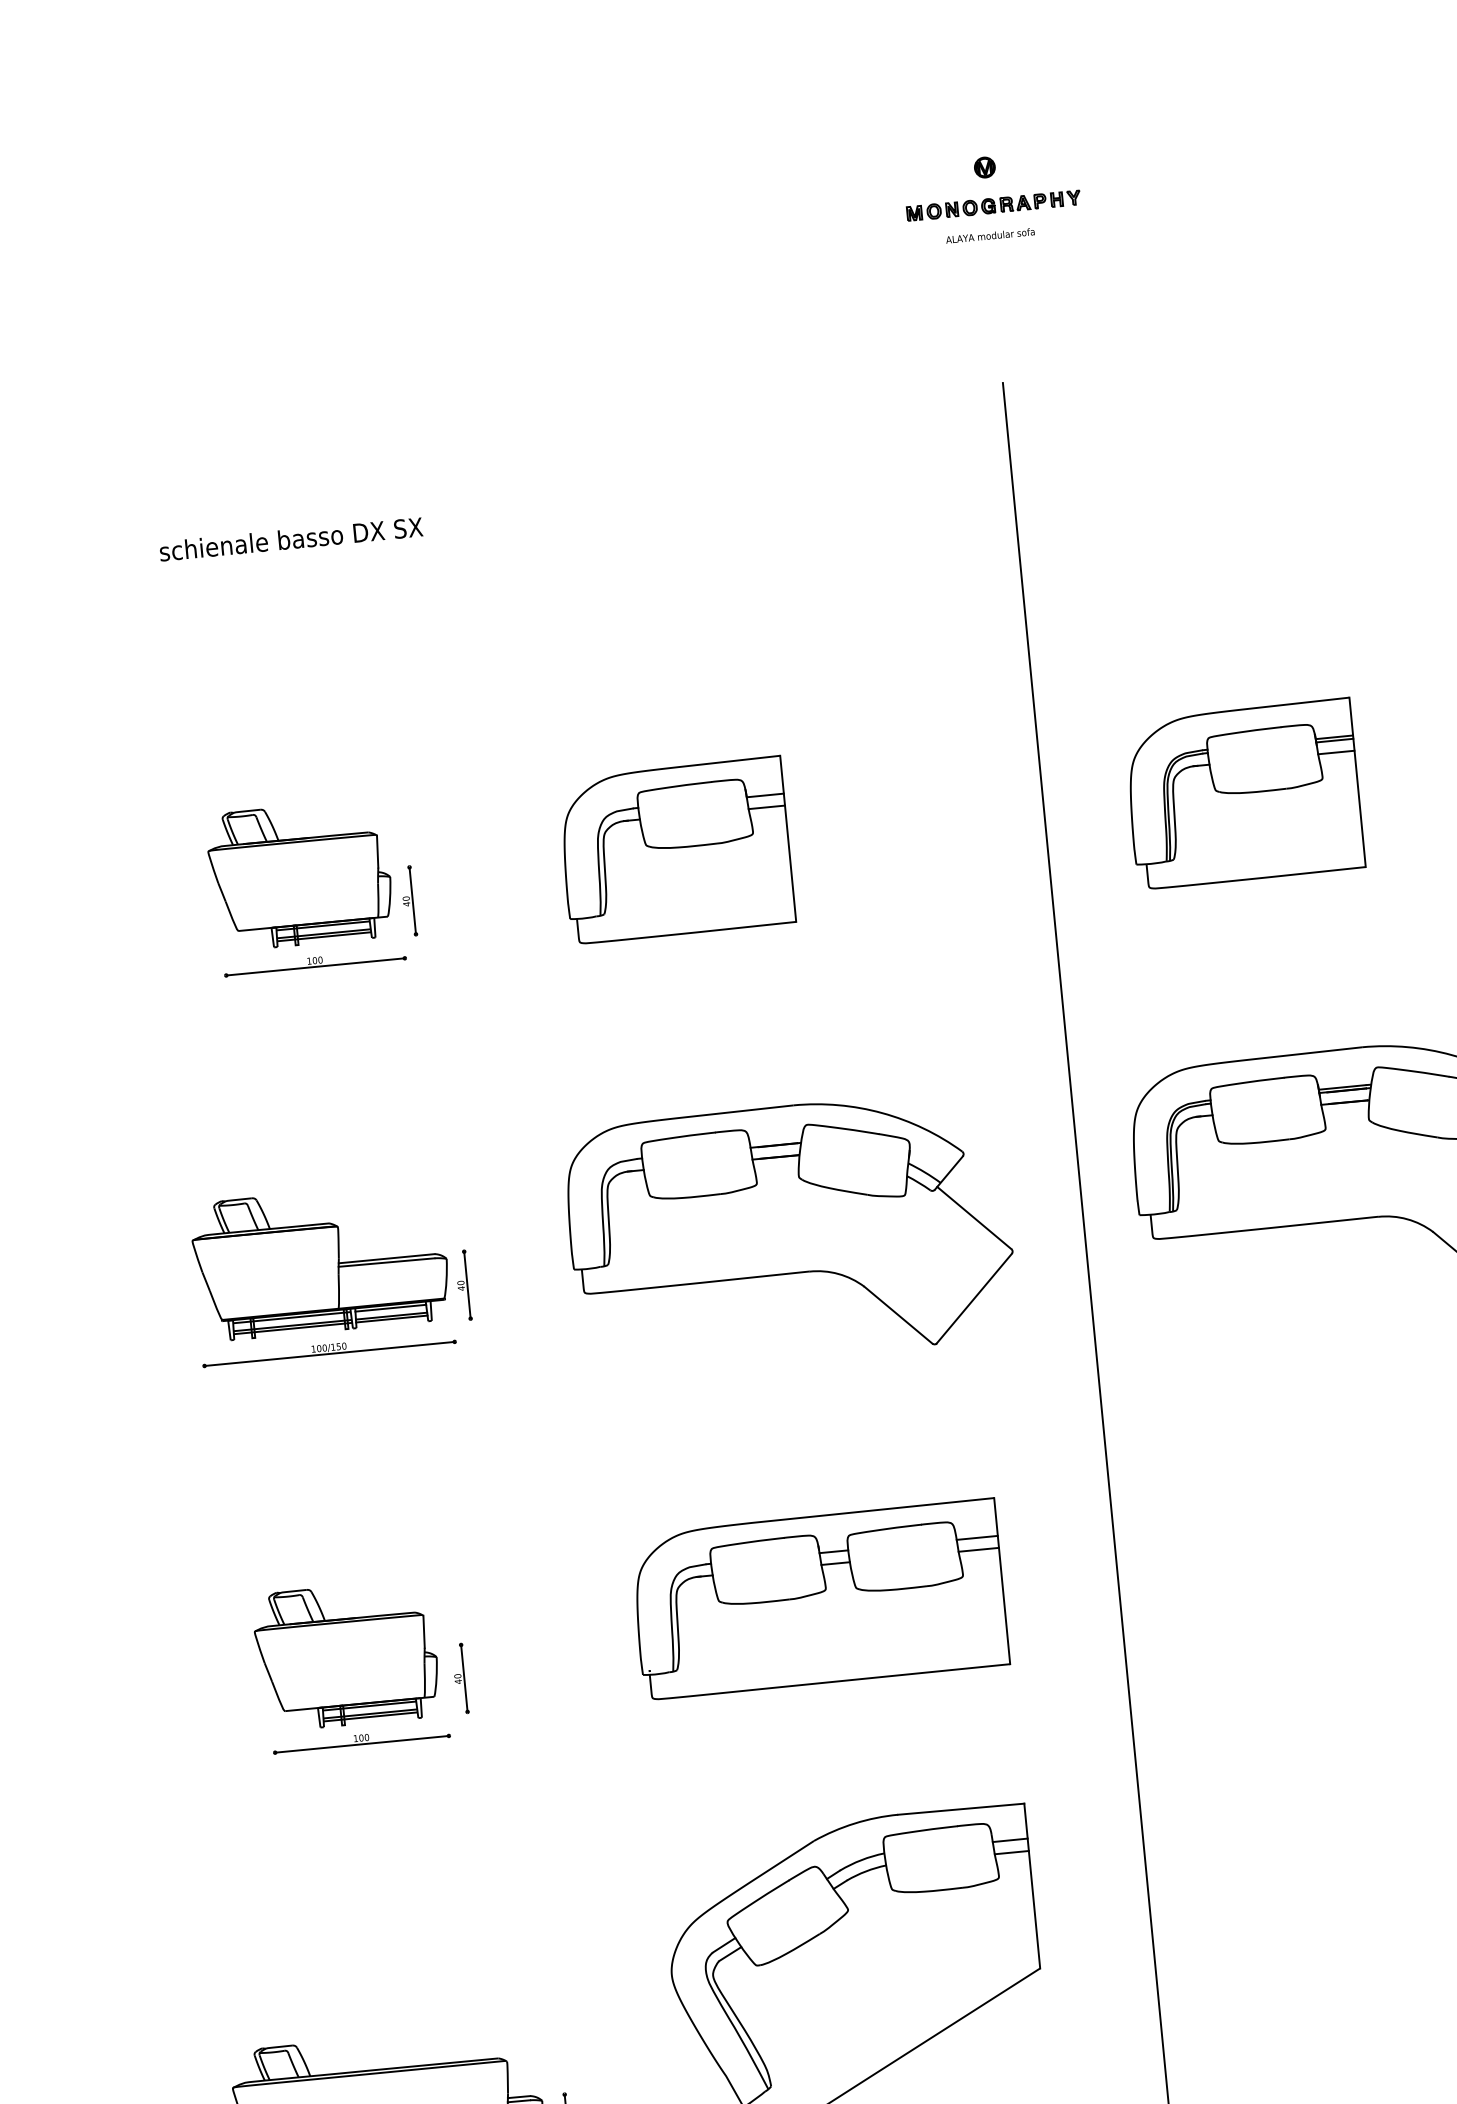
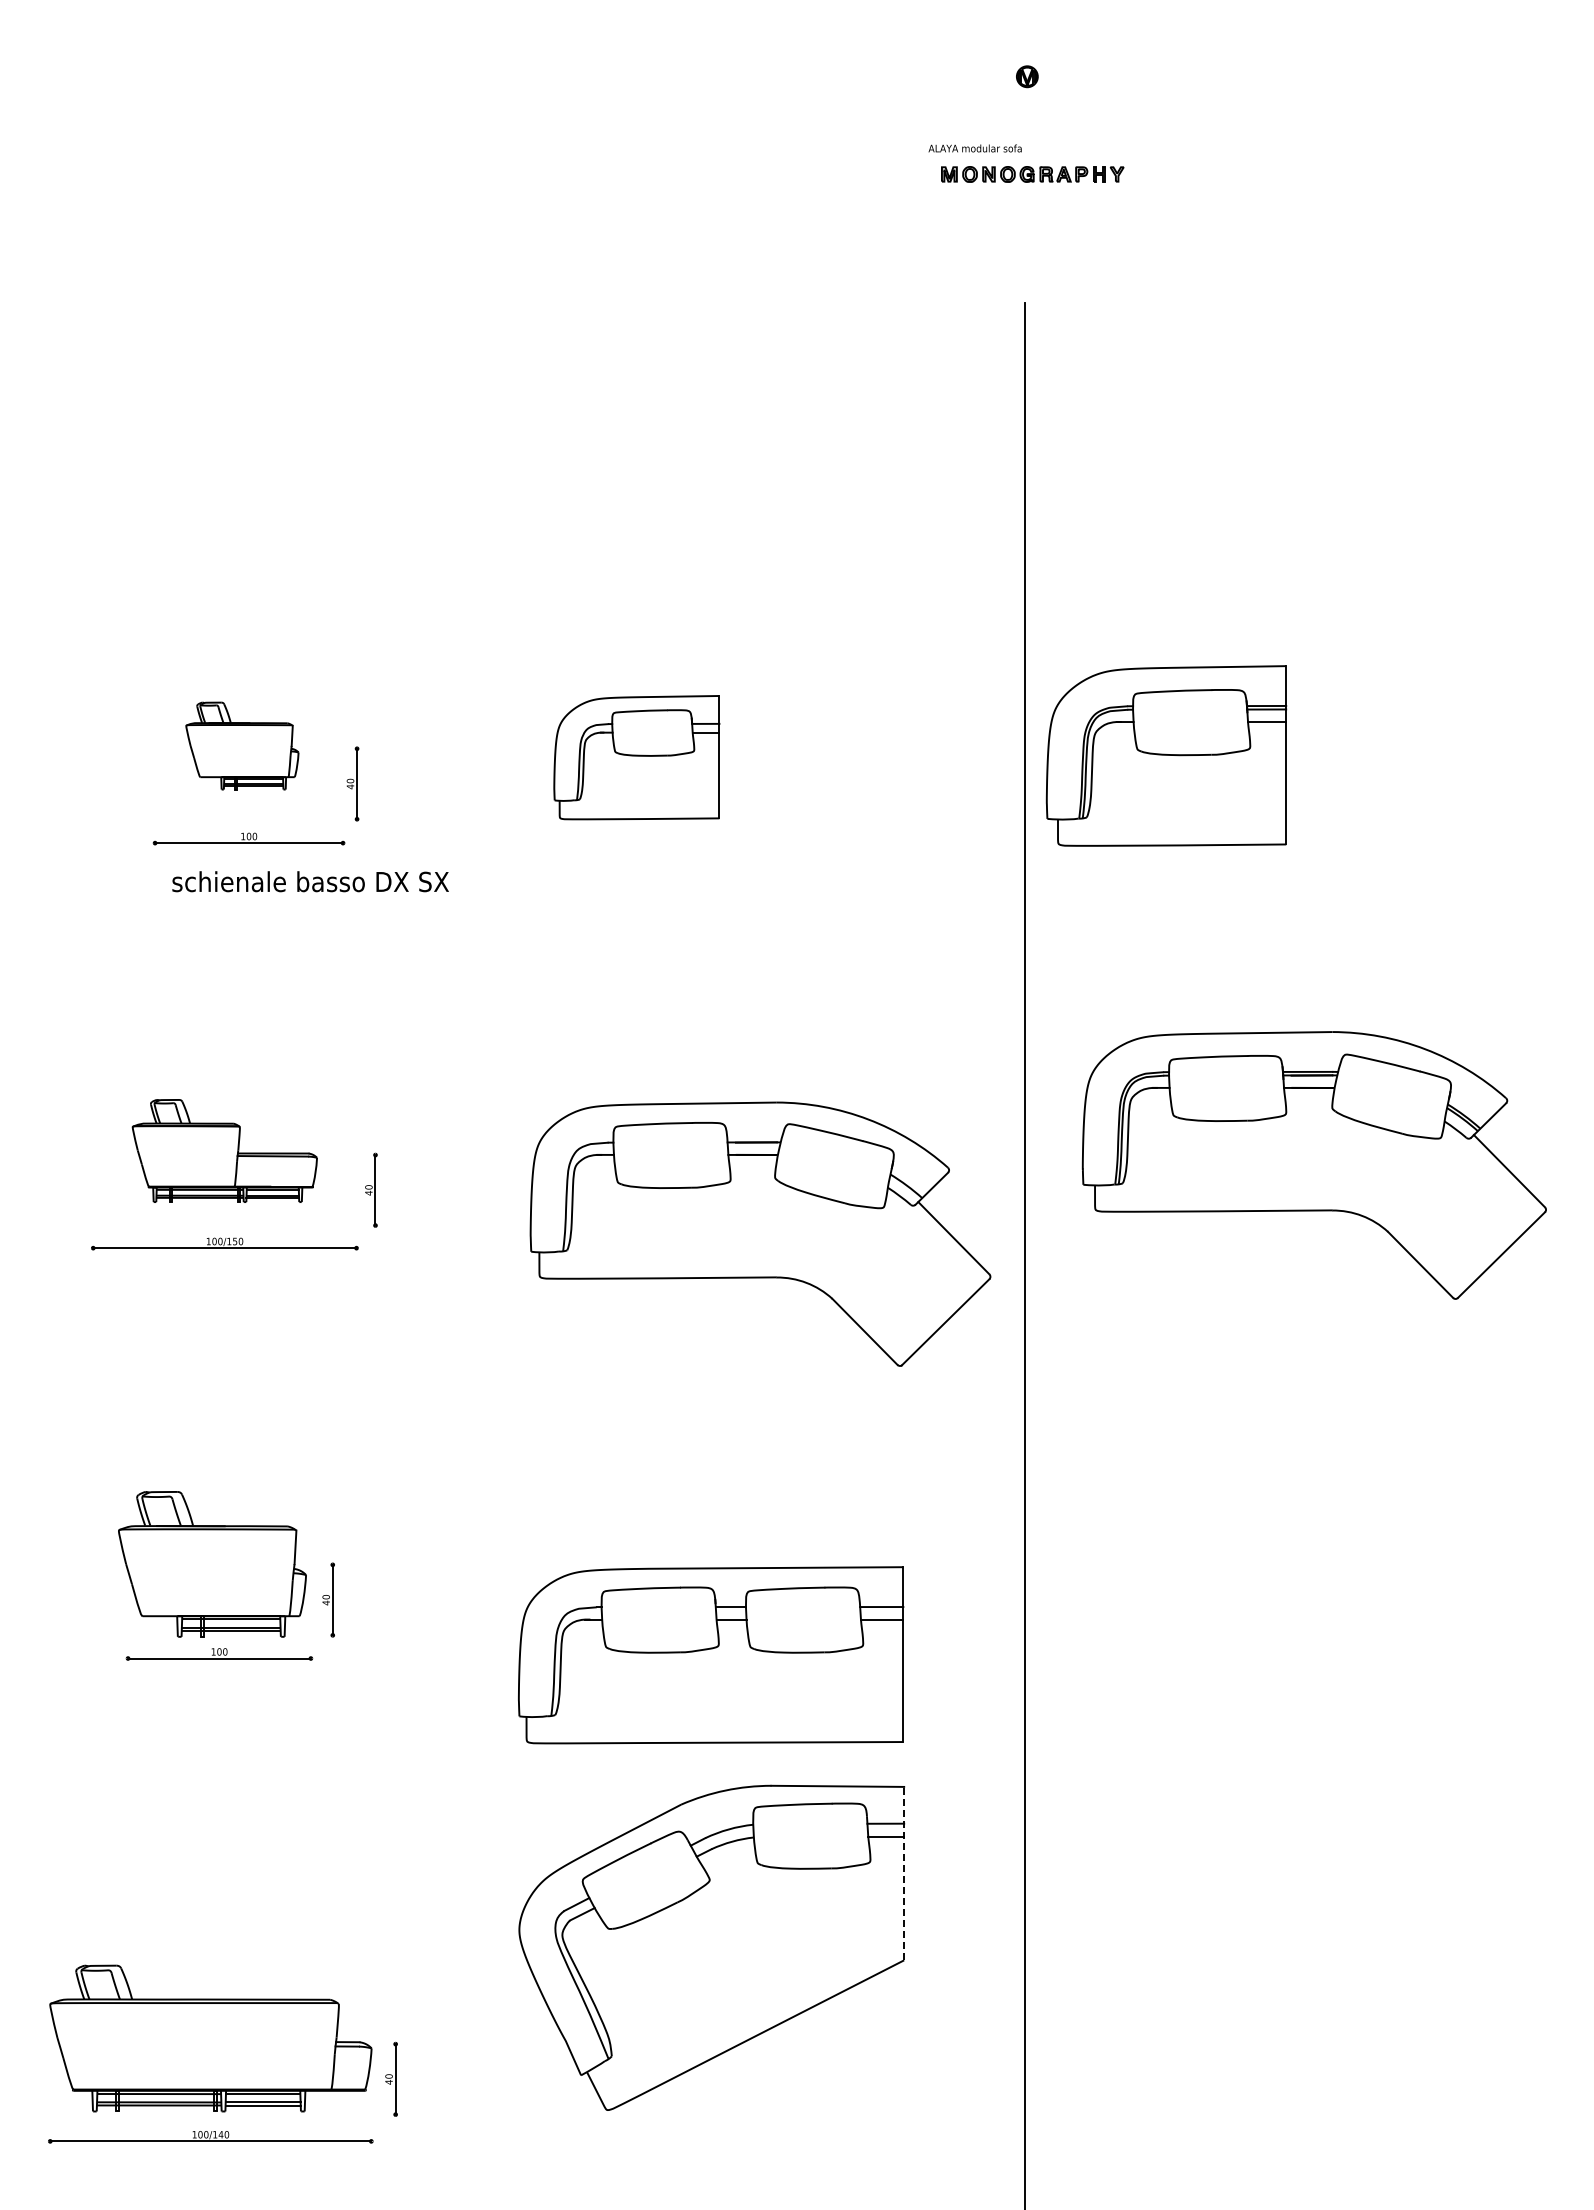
part: (993, 205) -> (1032, 174), moved
text: (989, 235) -> (974, 148), moved
text: (291, 539) -> (310, 881), moved
part: (1243, 793) -> (1166, 755), moved
part: (675, 850) -> (636, 757), size x0.7
part: (300, 874) -> (242, 745), size x0.6
part: (790, 1231) -> (760, 1233), moved
part: (320, 1261) -> (224, 1150), size x0.7
part: (819, 1599) -> (711, 1655), moved
line: (1032, 1885) -> (904, 1873), solid -> dashed

